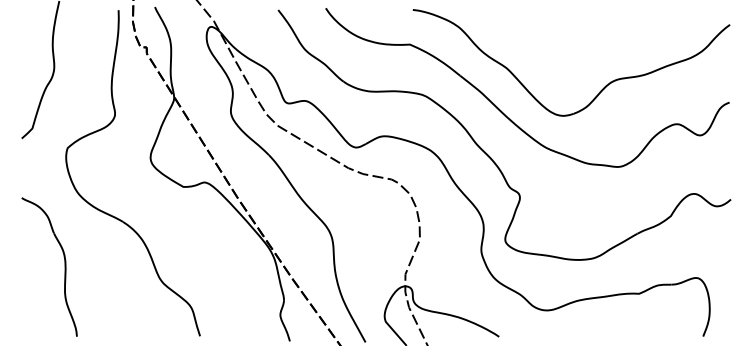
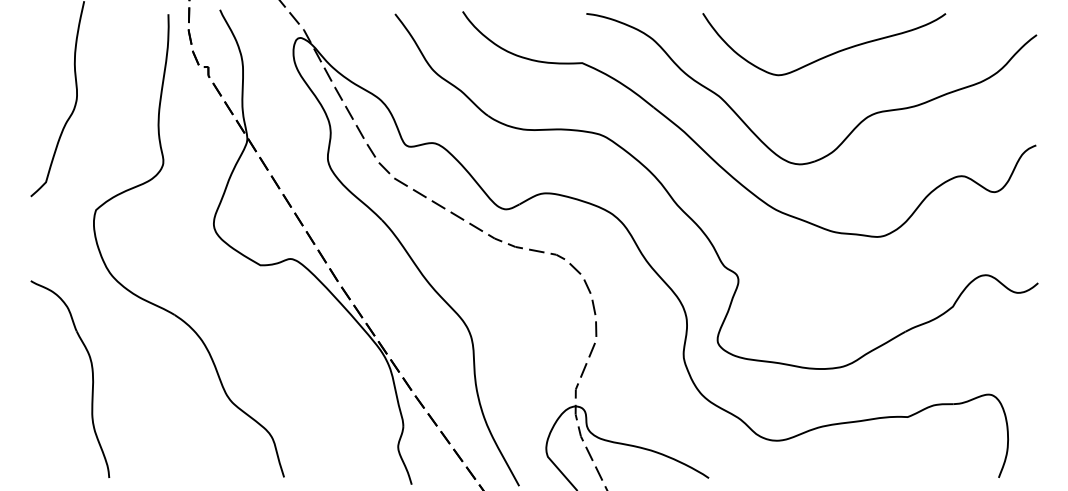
curve: (582, 38) -> (827, 54), added

